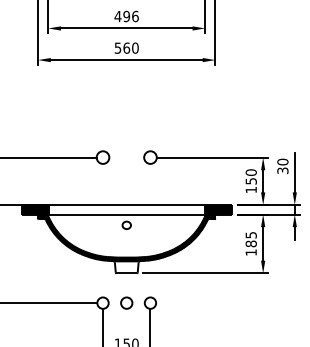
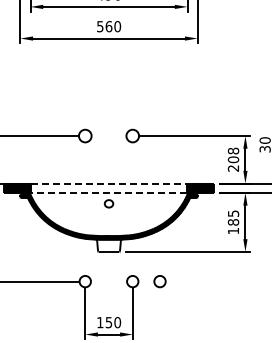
text: (250, 181) -> (232, 159), 150 -> 208
line: (126, 205) -> (108, 183), solid -> dashed
line: (126, 214) -> (108, 192), solid -> dashed
circle: (126, 302) -> (159, 280), moved

